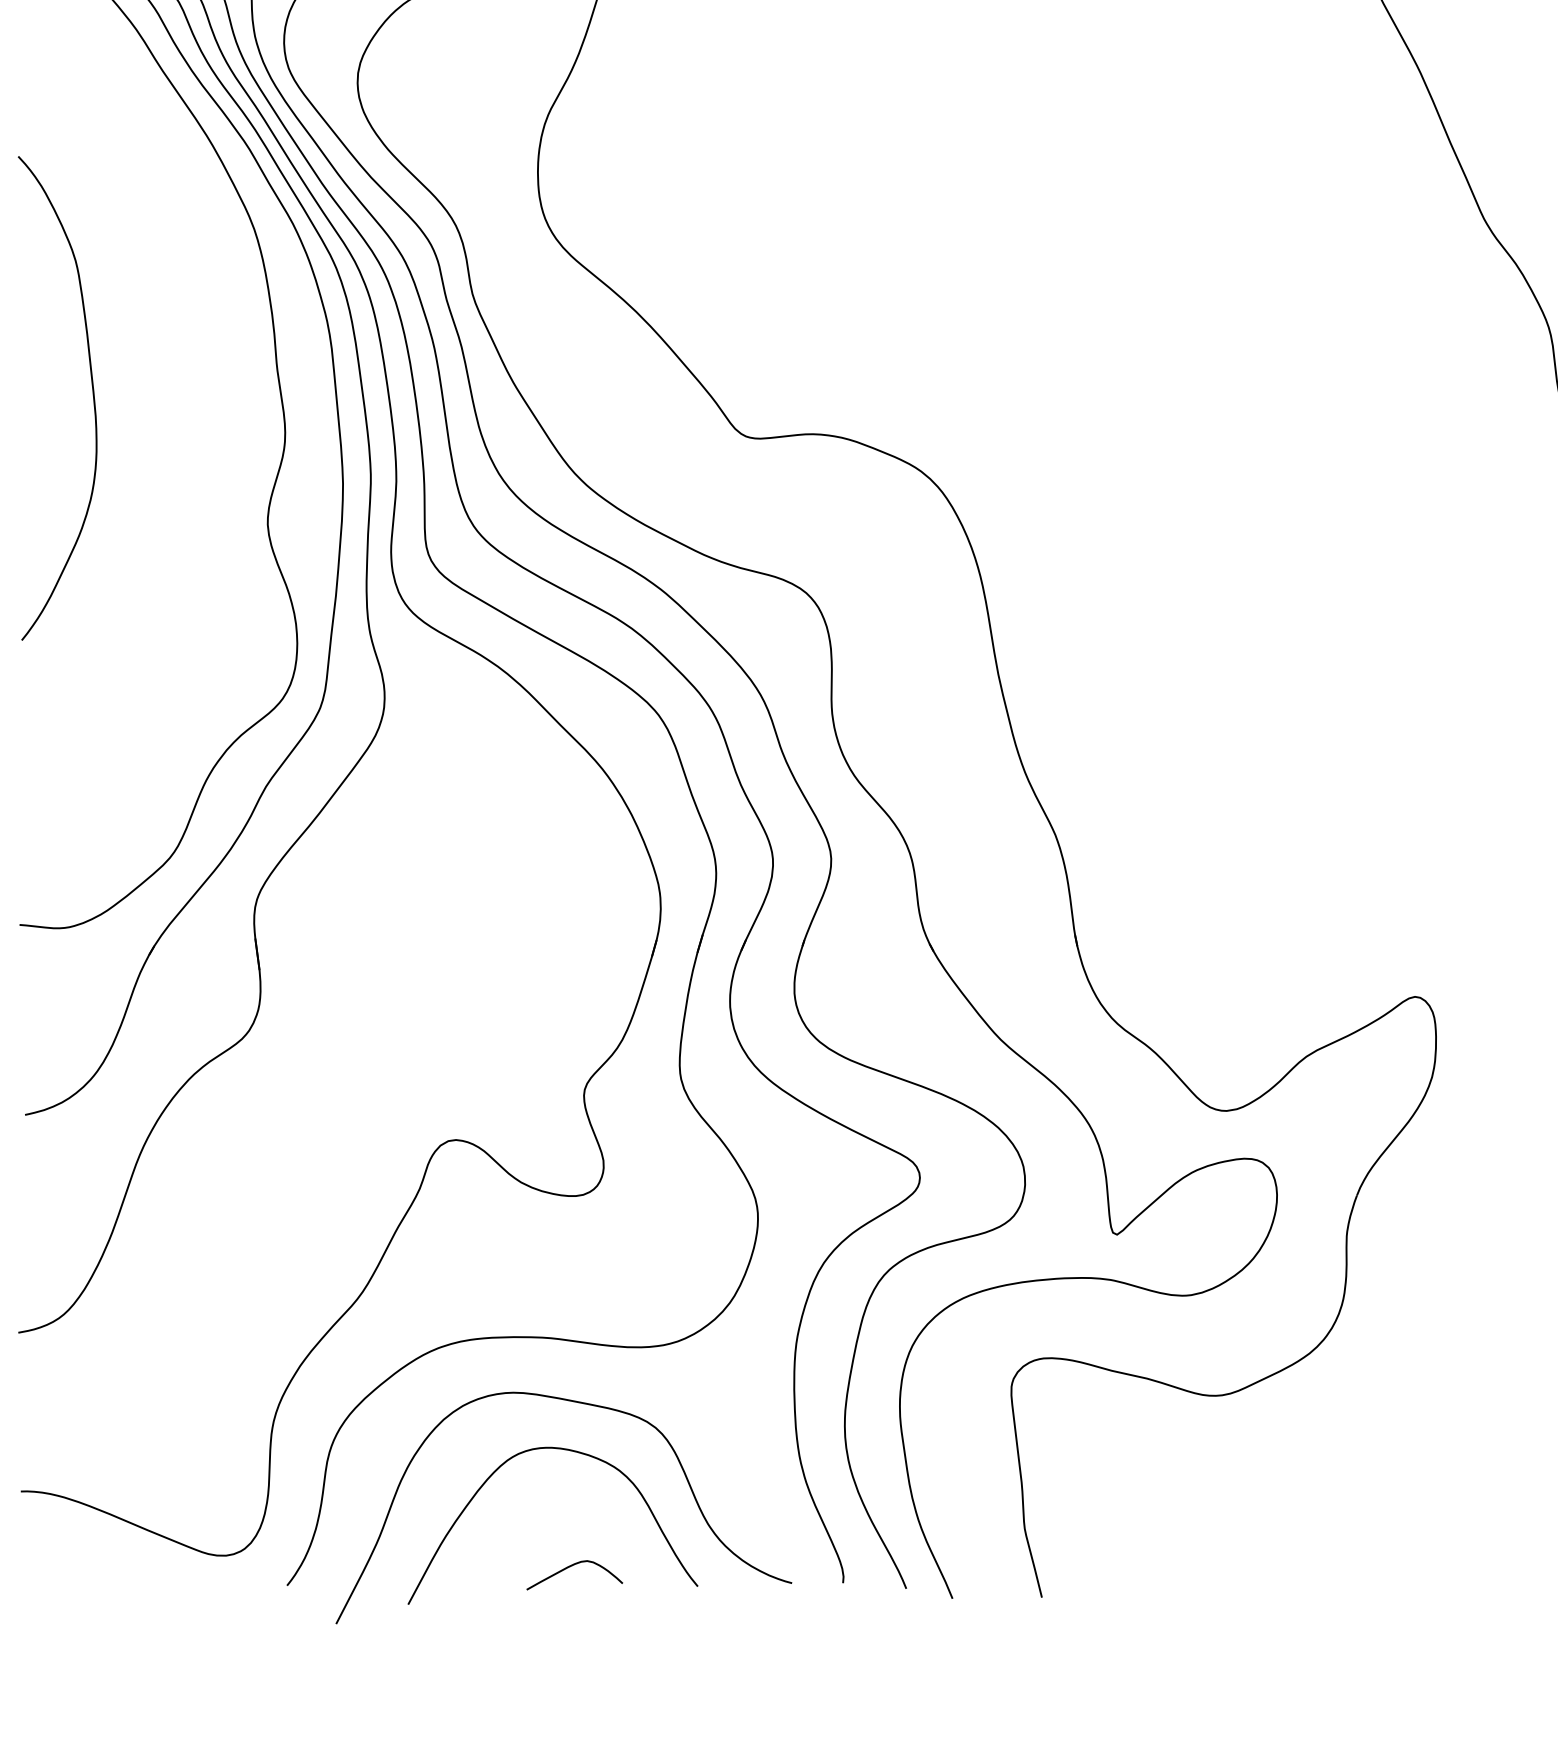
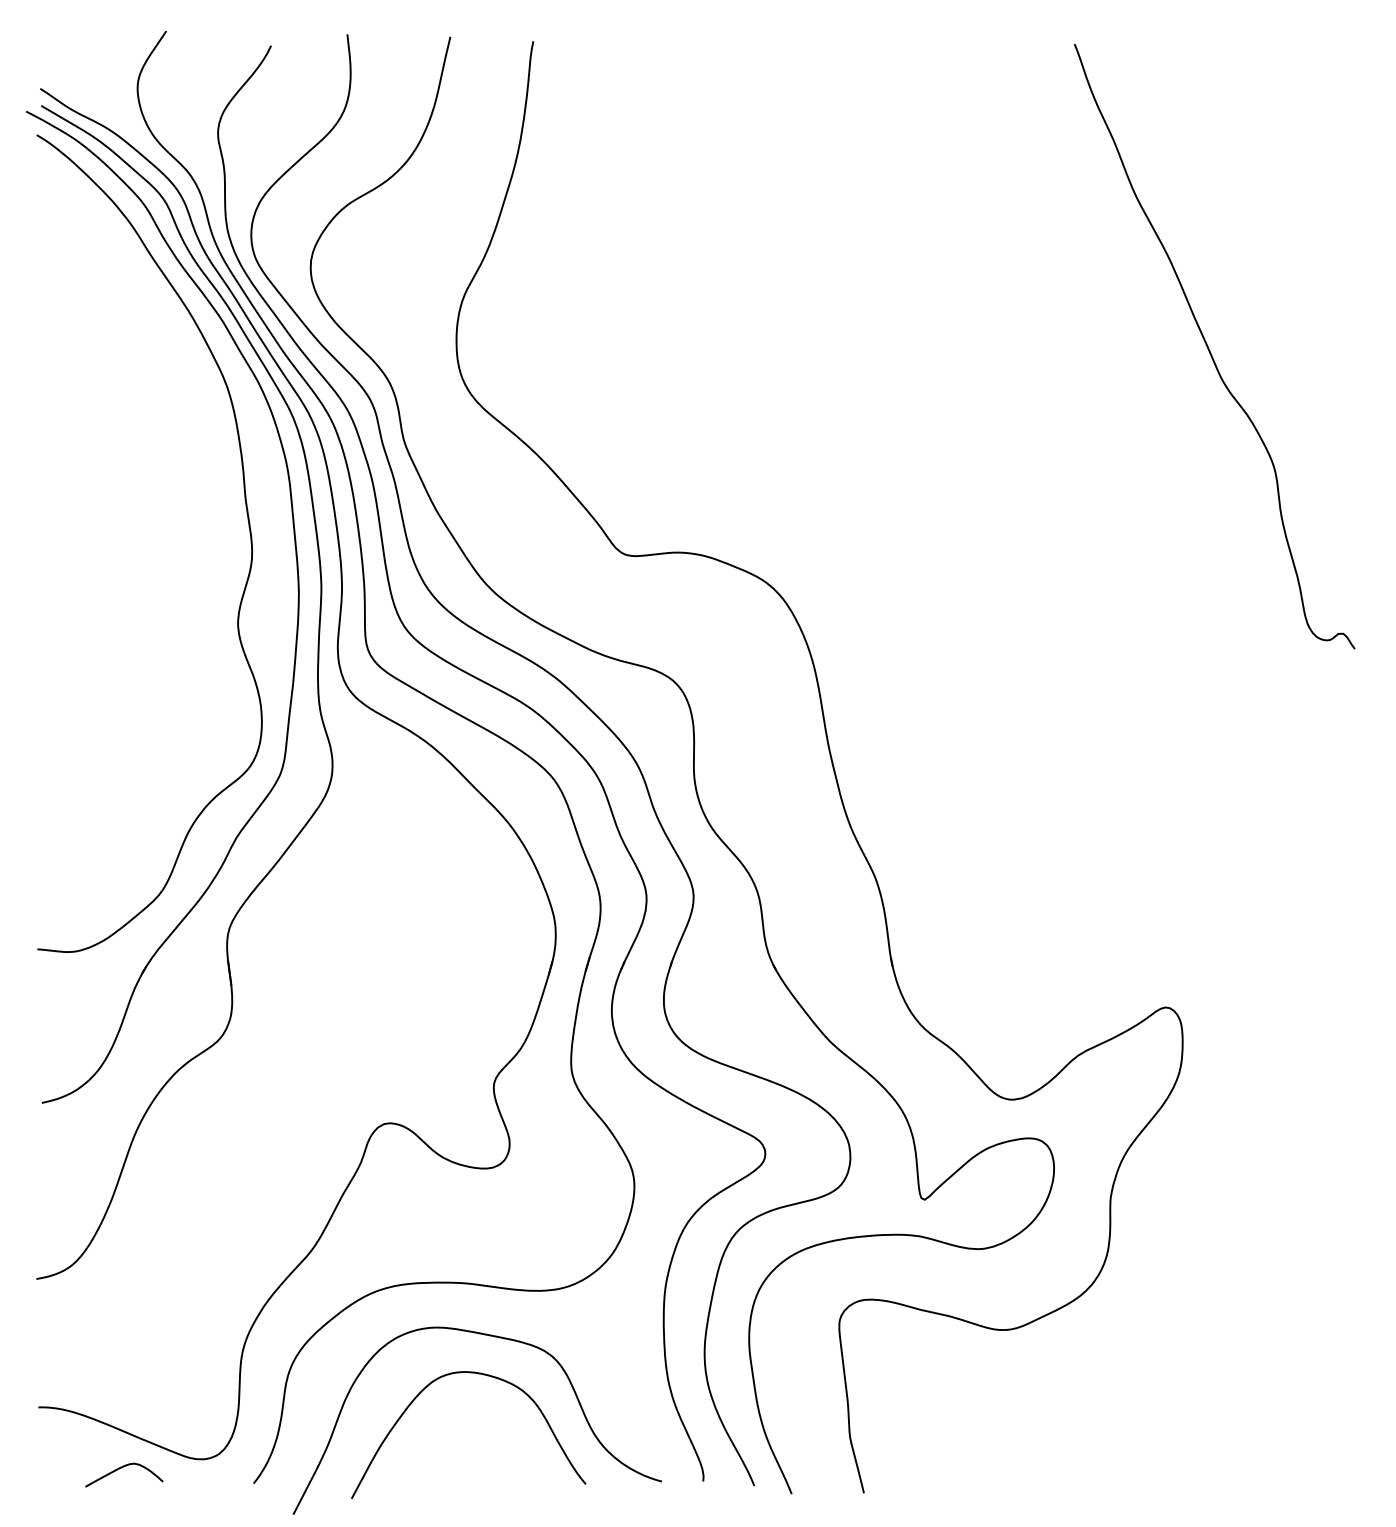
curve: (92, 398) -> (96, 523), removed
curve: (571, 1567) -> (121, 1468), moved

